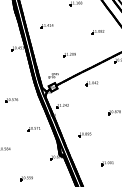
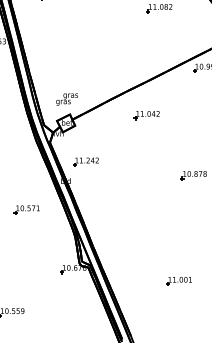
part: (69, 55) -> (100, 57), removed
part: (84, 134) -> (131, 221), removed

